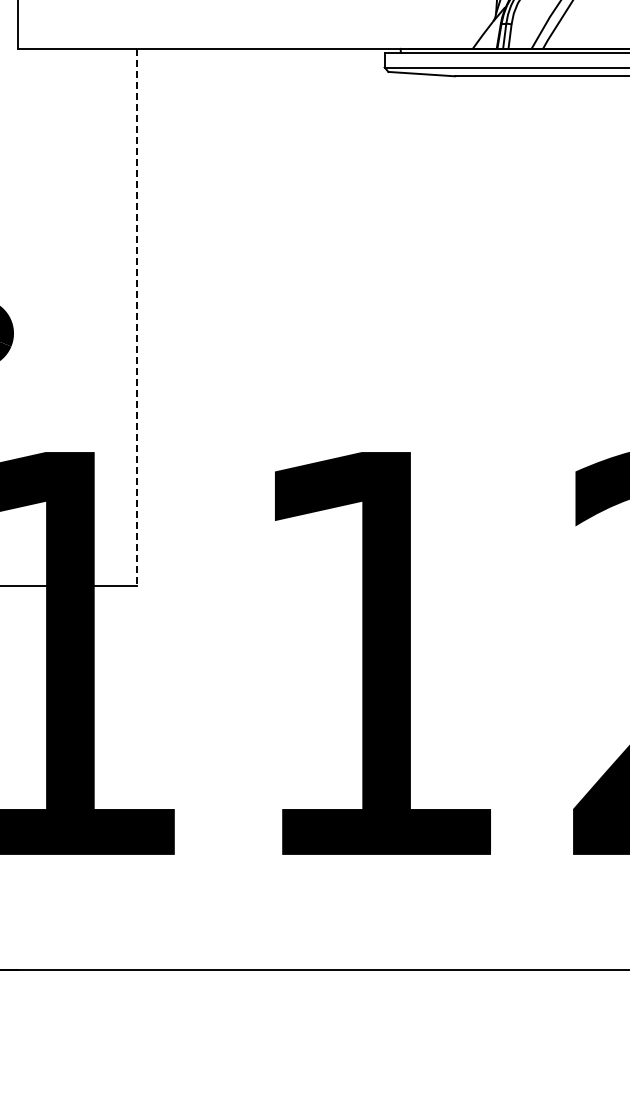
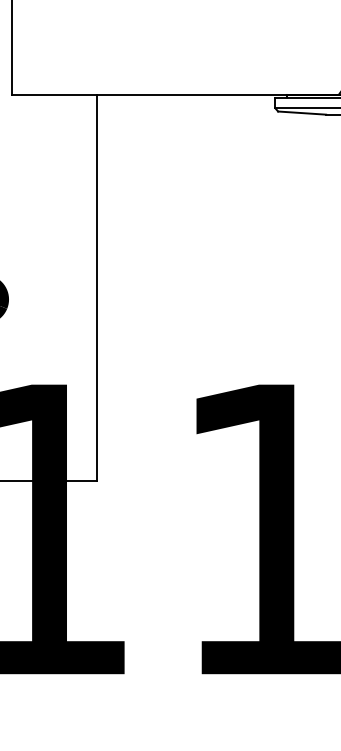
line: (136, 317) -> (97, 287), dashed -> solid

